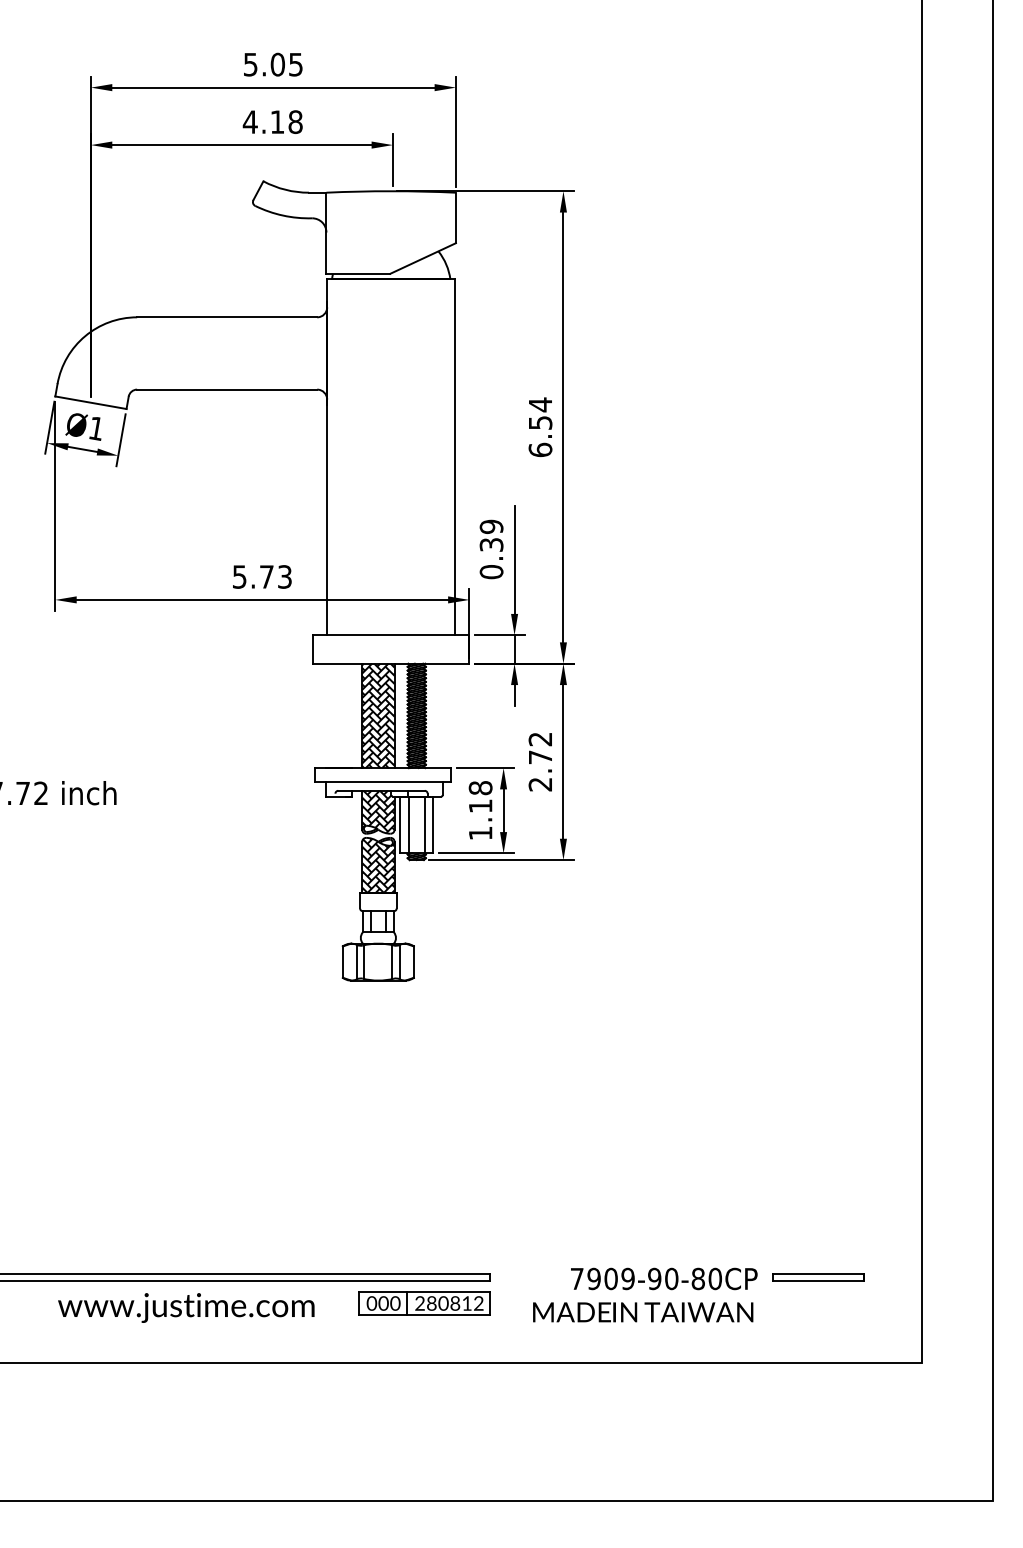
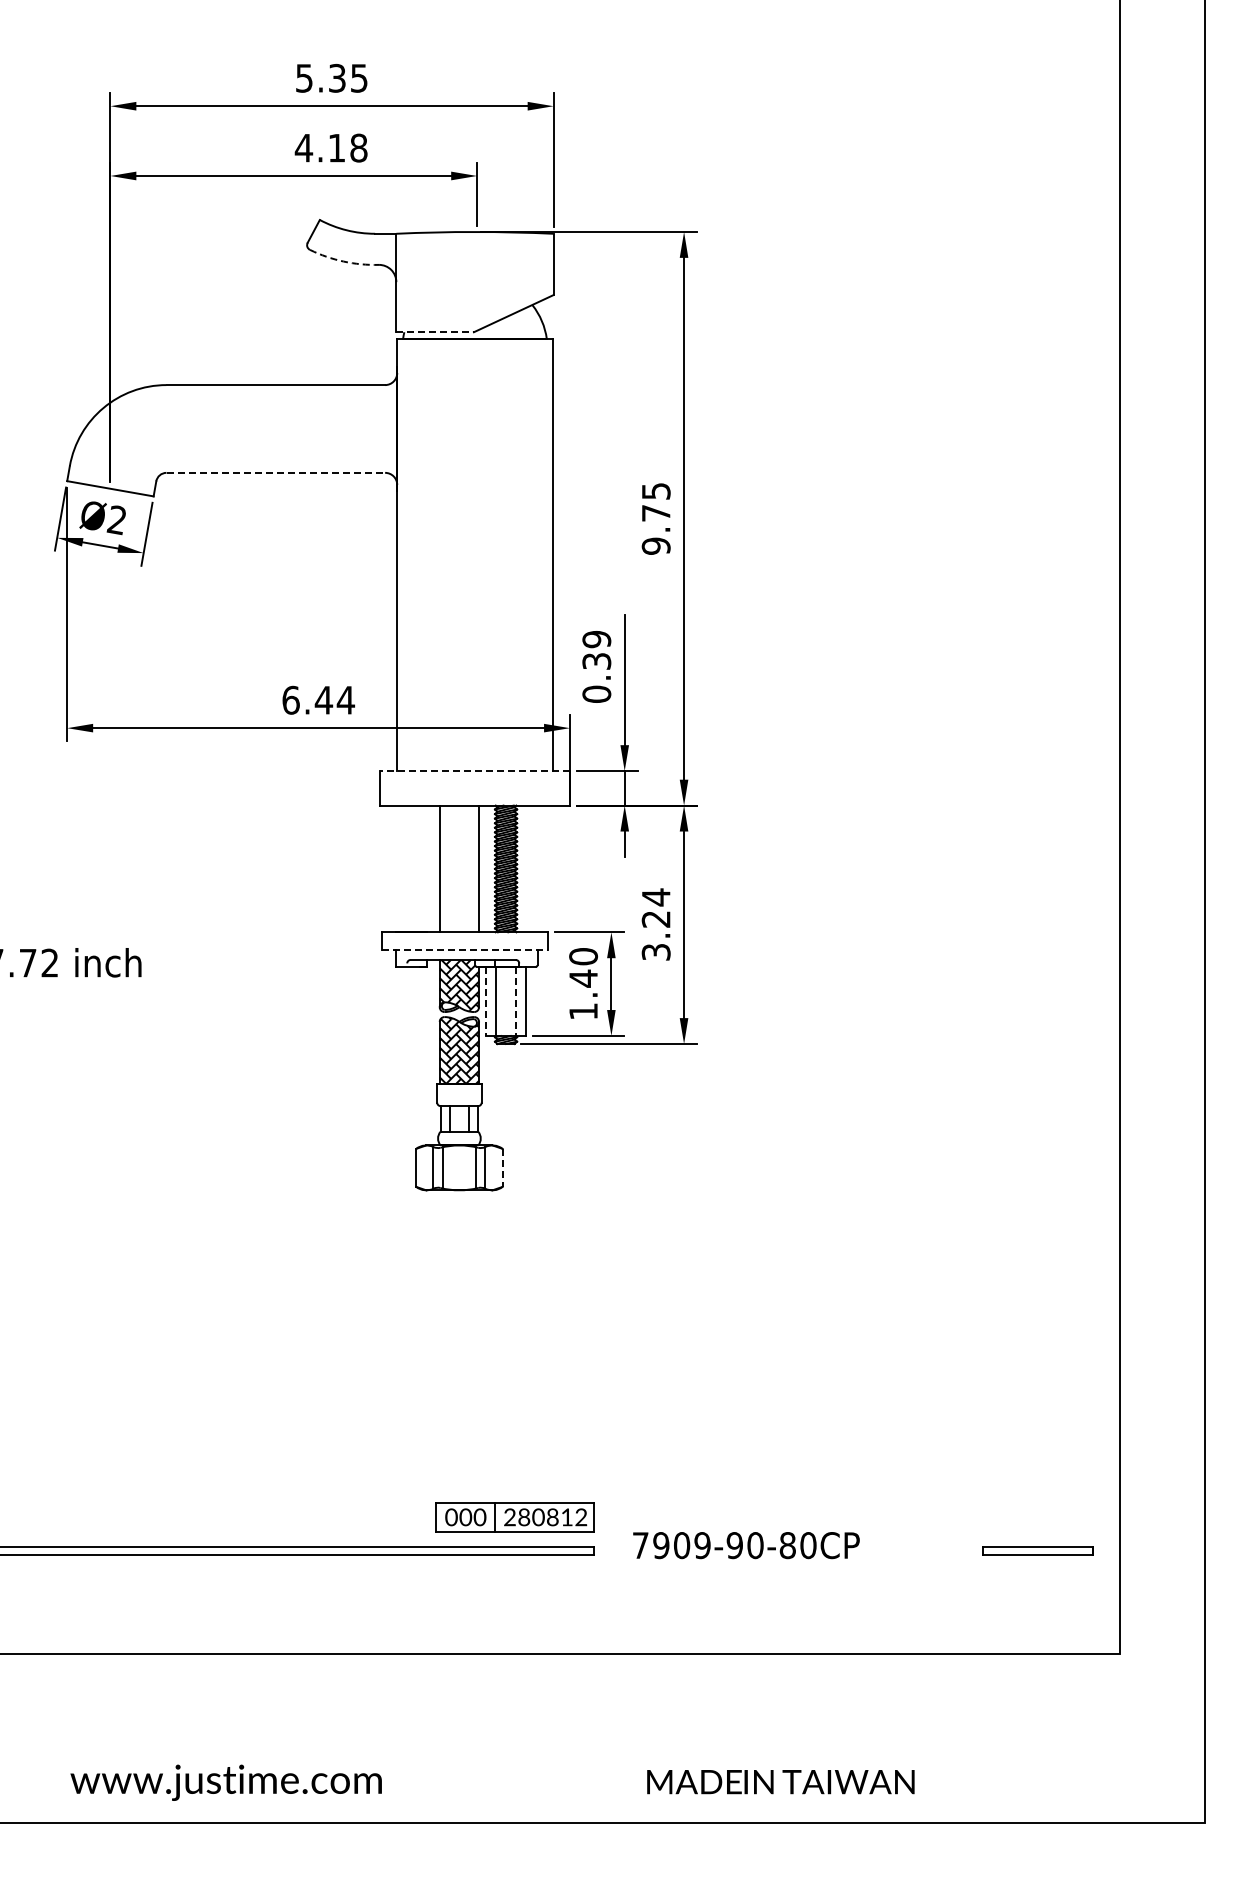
text: (277, 64) -> (337, 78), 5.05 -> 5.35
arc: (282, 215) -> (343, 261), solid -> dashed
line: (358, 274) -> (435, 332), solid -> dashed
line: (227, 389) -> (276, 472), solid -> dashed
text: (539, 427) -> (655, 518), 6.54 -> 9.75
text: (95, 428) -> (115, 519), Ø1 -> Ø2
text: (262, 576) -> (318, 699), 5.73 -> 6.44
line: (390, 635) -> (474, 771), solid -> dashed
hatch: (378, 715) -> (459, 868), removed
text: (539, 761) -> (655, 924), 2.72 -> 3.24
line: (383, 782) -> (465, 949), solid -> dashed
text: (480, 797) -> (583, 967), 1.18 -> 1.40
line: (400, 825) -> (486, 1001), solid -> dashed
line: (425, 825) -> (516, 1001), solid -> dashed
line: (413, 962) -> (502, 1168), solid -> dashed
part: (818, 1277) -> (1037, 1550), moved
text: (664, 1278) -> (746, 1545), moved
part: (423, 1303) -> (514, 1517), moved
text: (185, 1307) -> (225, 1782), moved
text: (642, 1312) -> (780, 1782), moved

